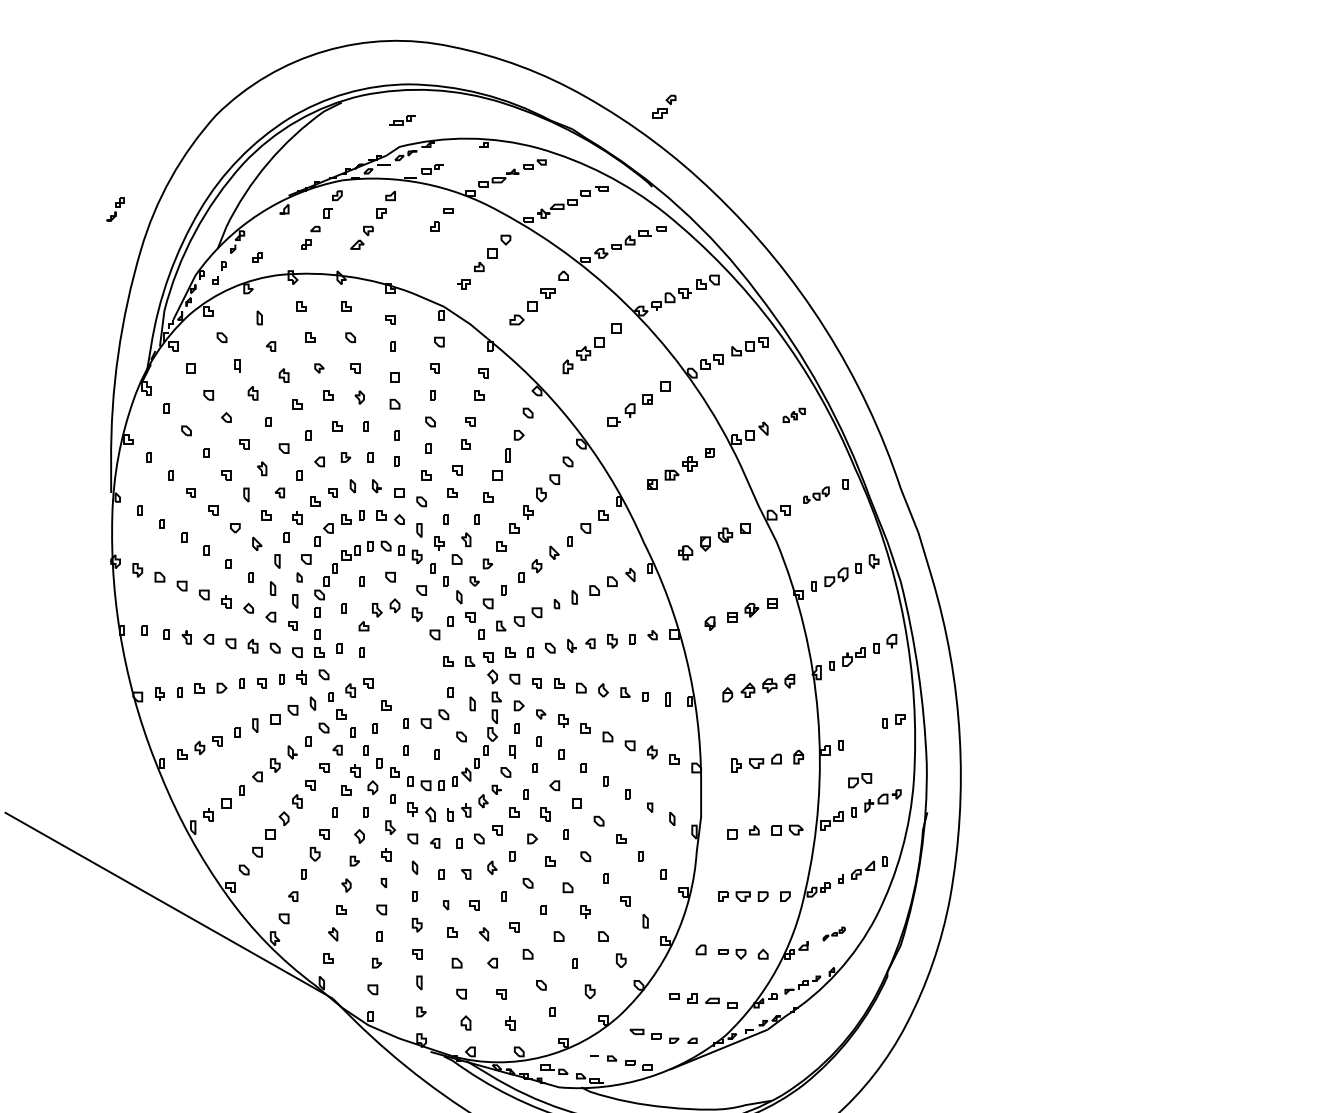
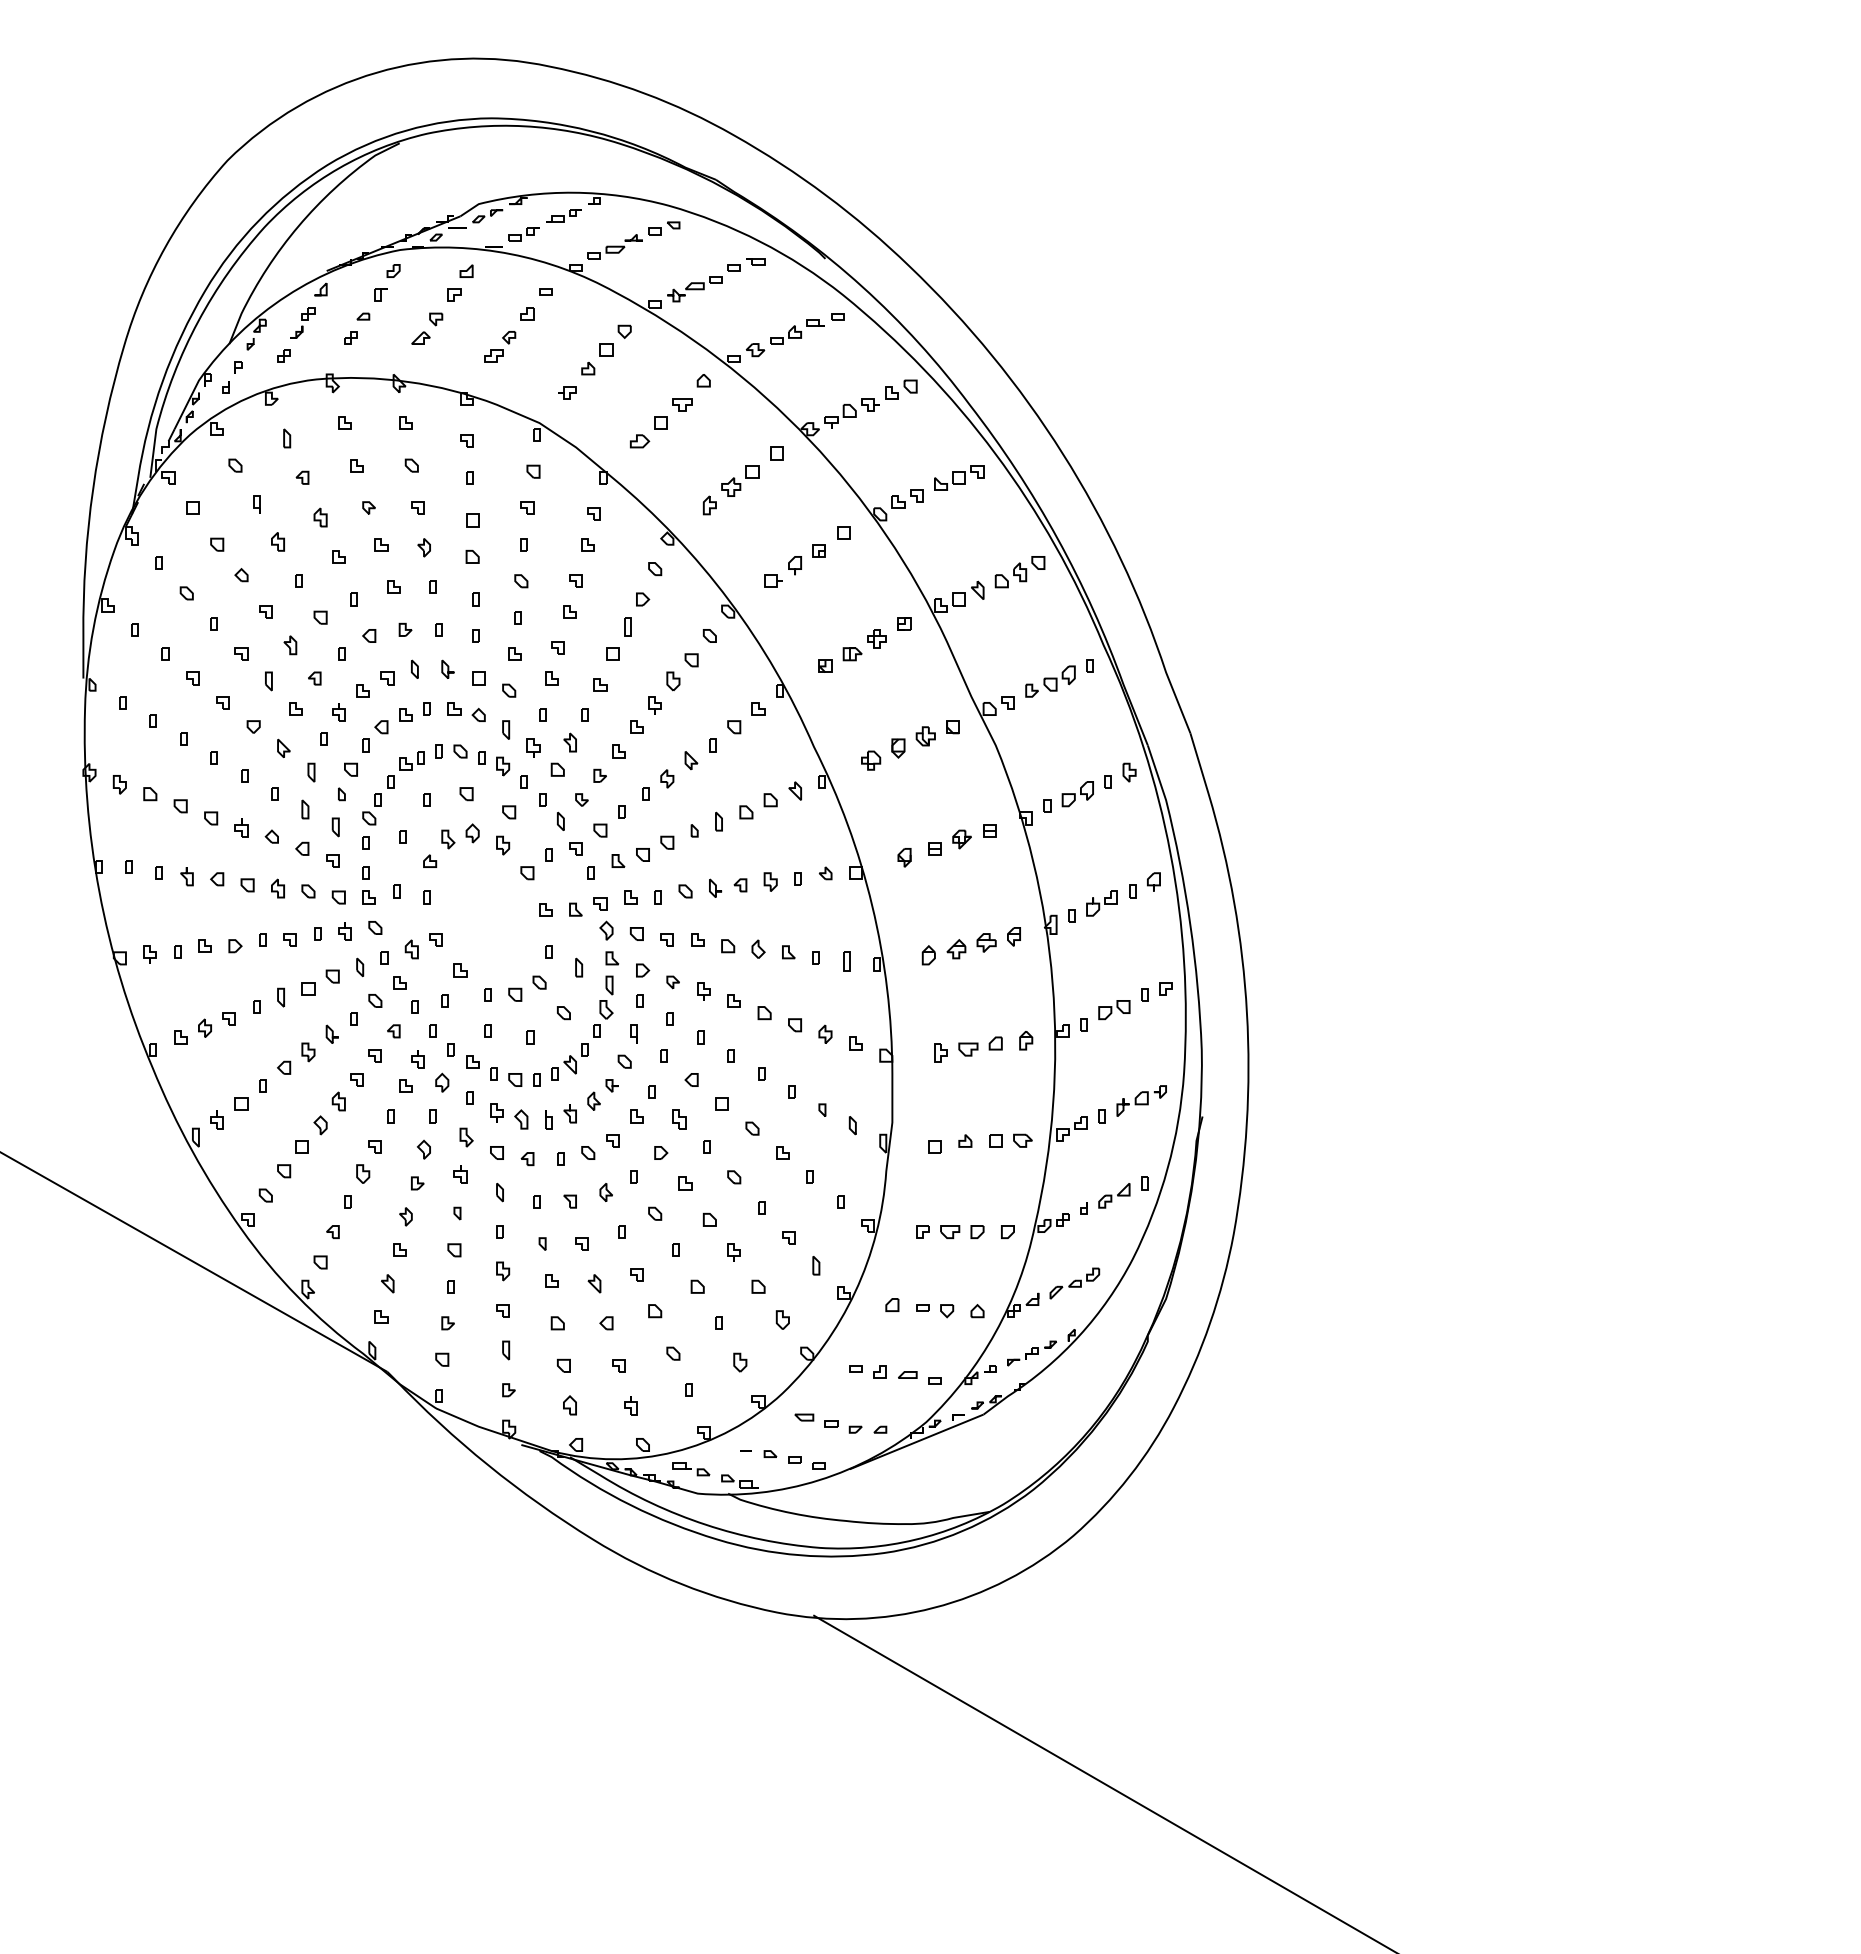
part: (664, 106) -> (500, 346), moved
part: (402, 120) -> (563, 215), moved
part: (115, 209) -> (302, 322), moved
part: (793, 415) -> (1019, 572), size x1.67
part: (816, 495) -> (1050, 681), size x1.43
part: (860, 780) -> (1114, 1010), moved
part: (833, 934) -> (1074, 1283), size x1.67

